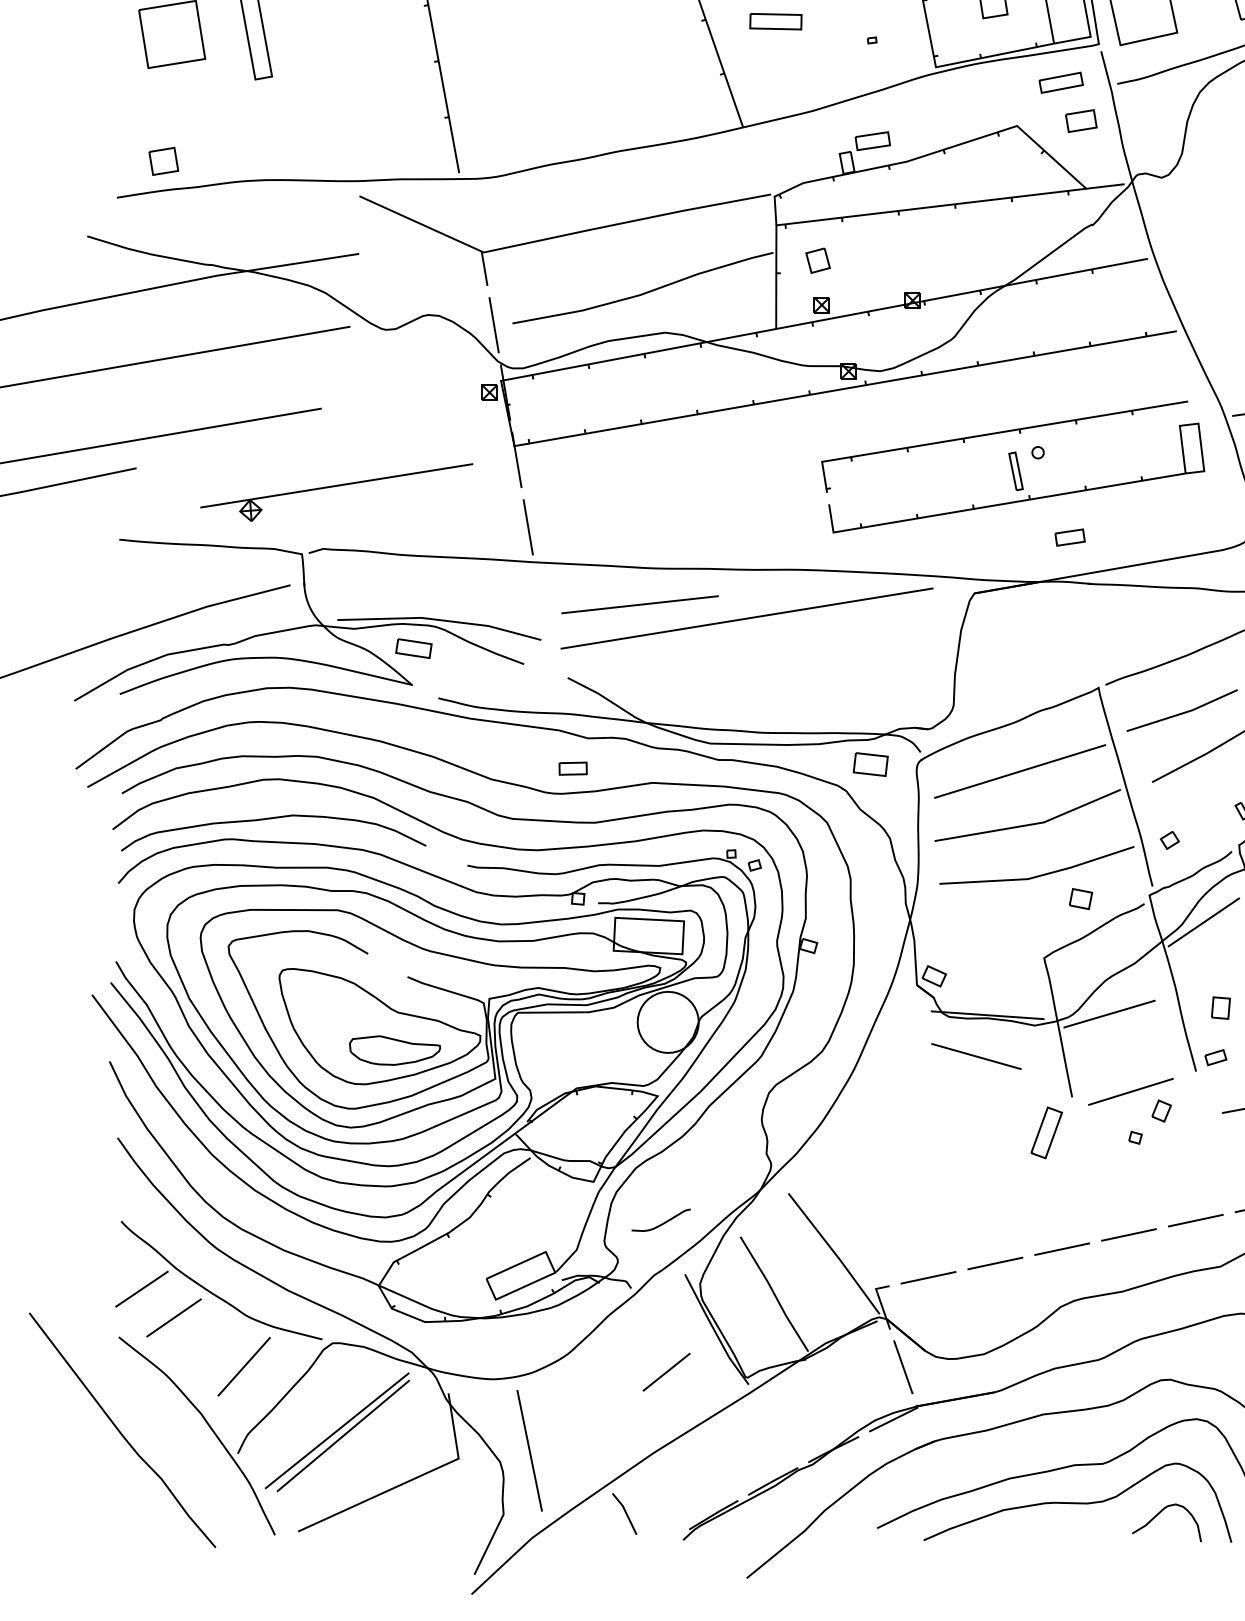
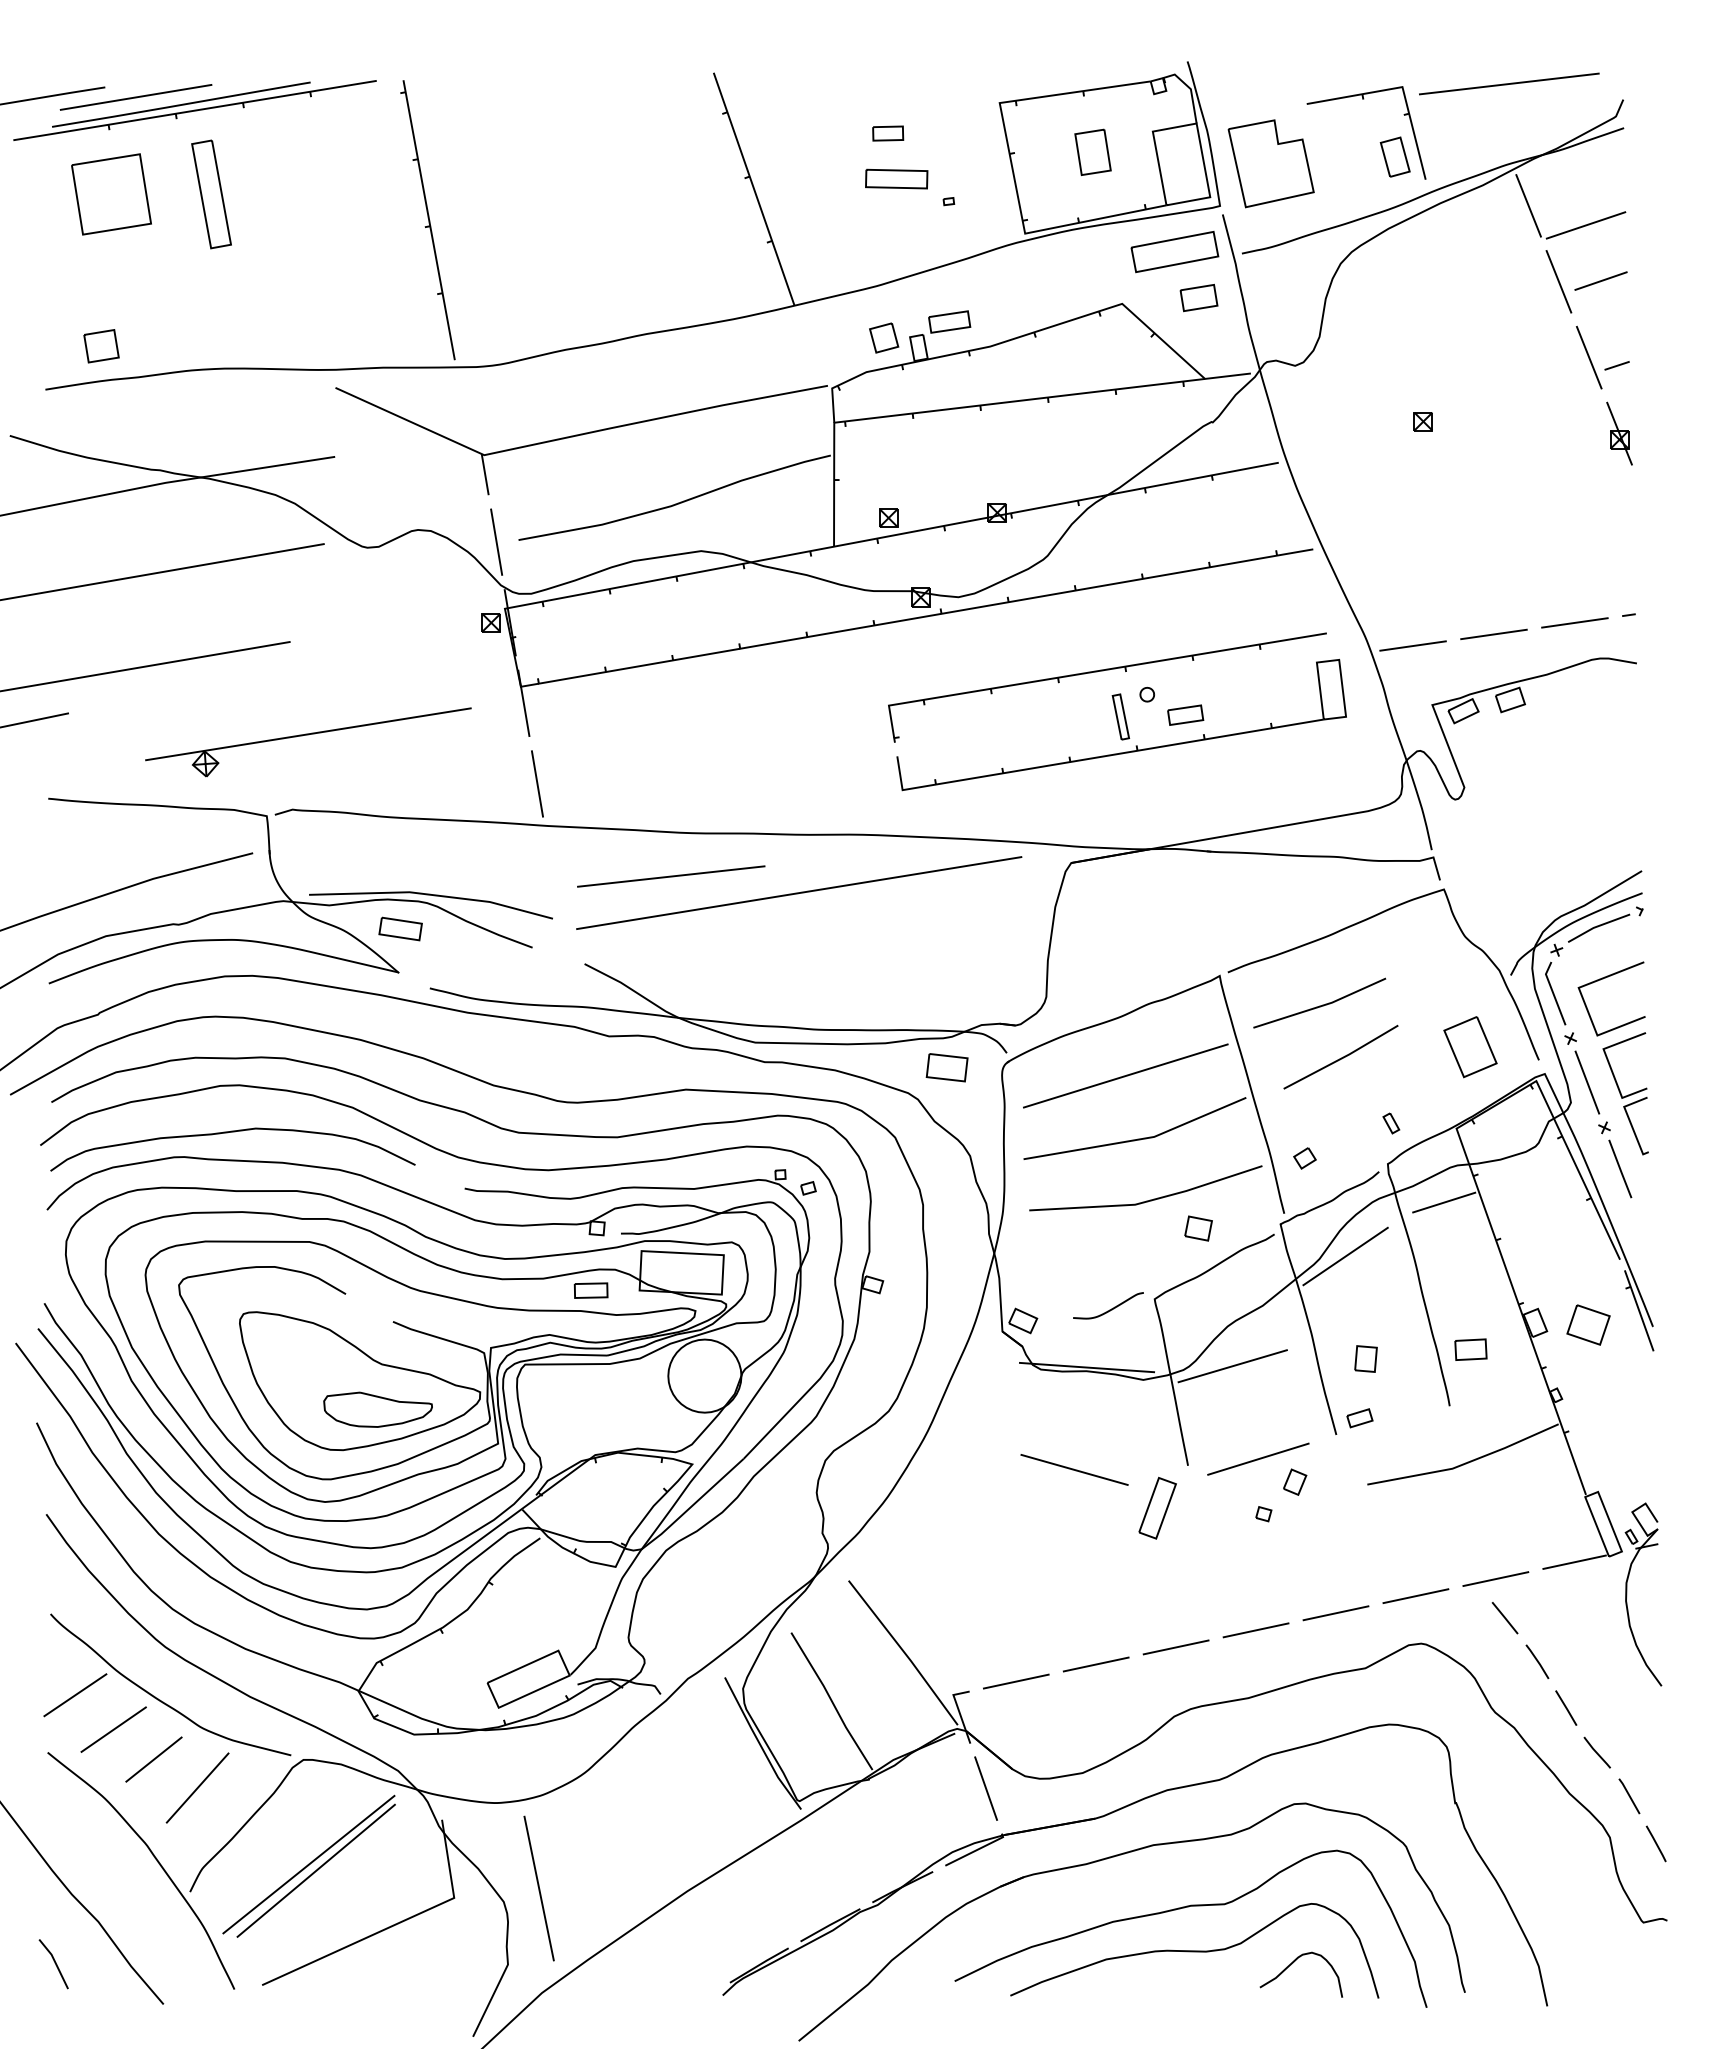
part: (775, 21) -> (896, 178), moved
part: (1060, 83) -> (1174, 252), size x1.67
part: (818, 260) -> (884, 337), moved
part: (1070, 537) -> (1185, 714), moved
part: (572, 768) -> (590, 1290), moved
line: (976, 1056) -> (1074, 1469), moved
curve: (662, 1223) -> (1109, 1309), moved
line: (666, 1372) -> (153, 1759), moved
line: (625, 1513) -> (54, 1963), moved

